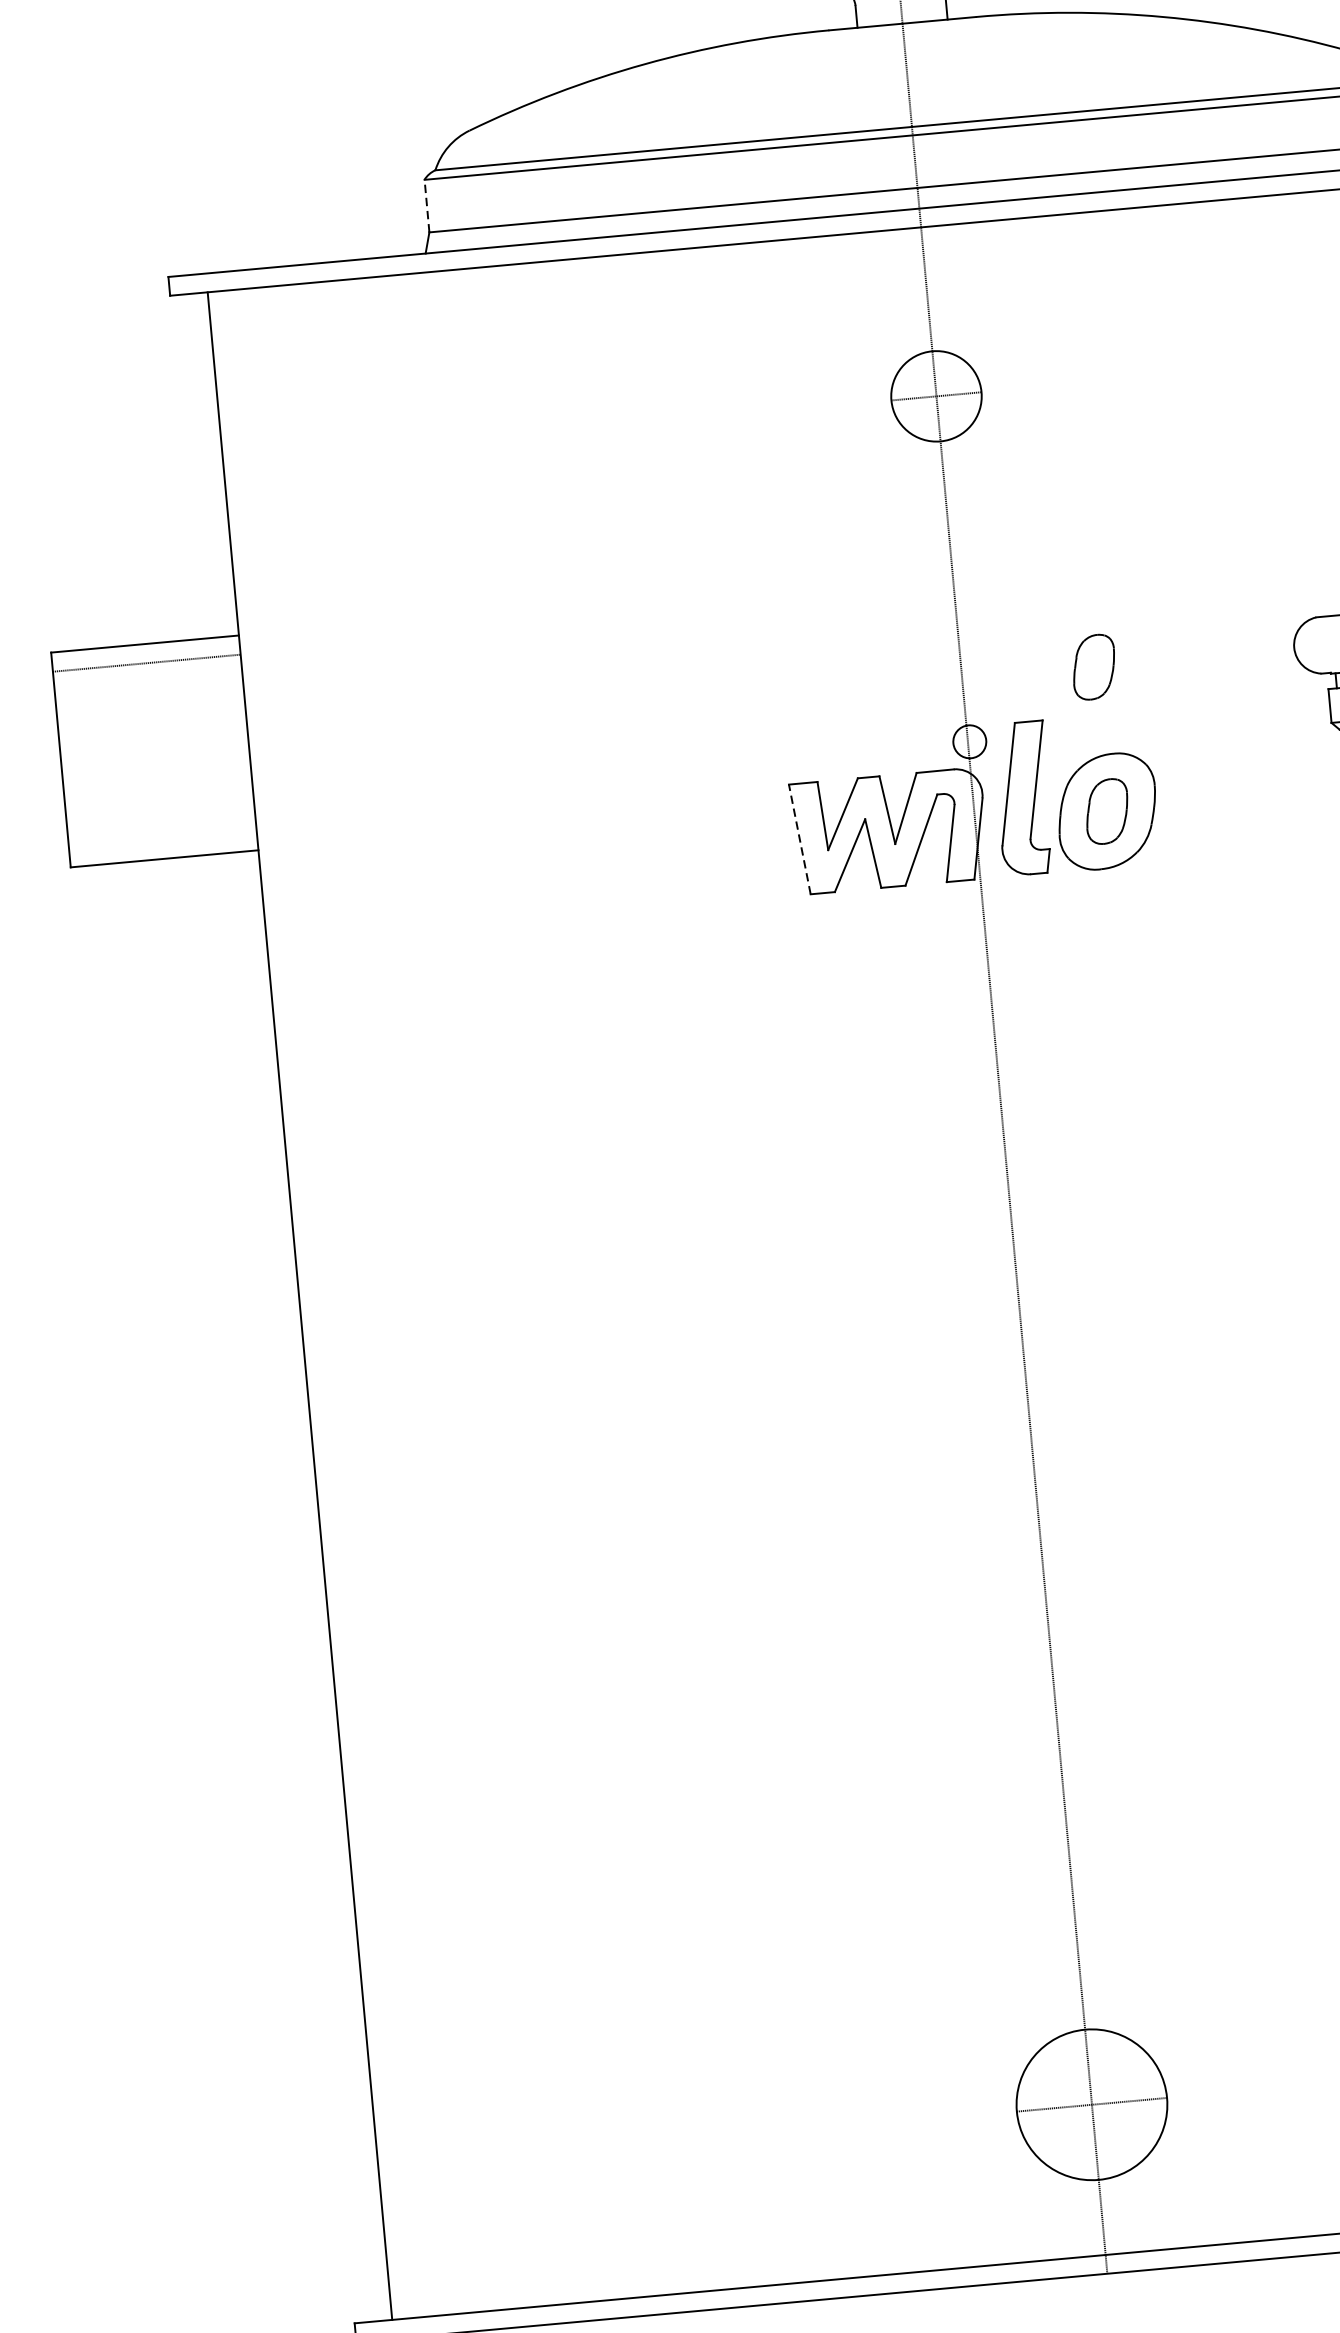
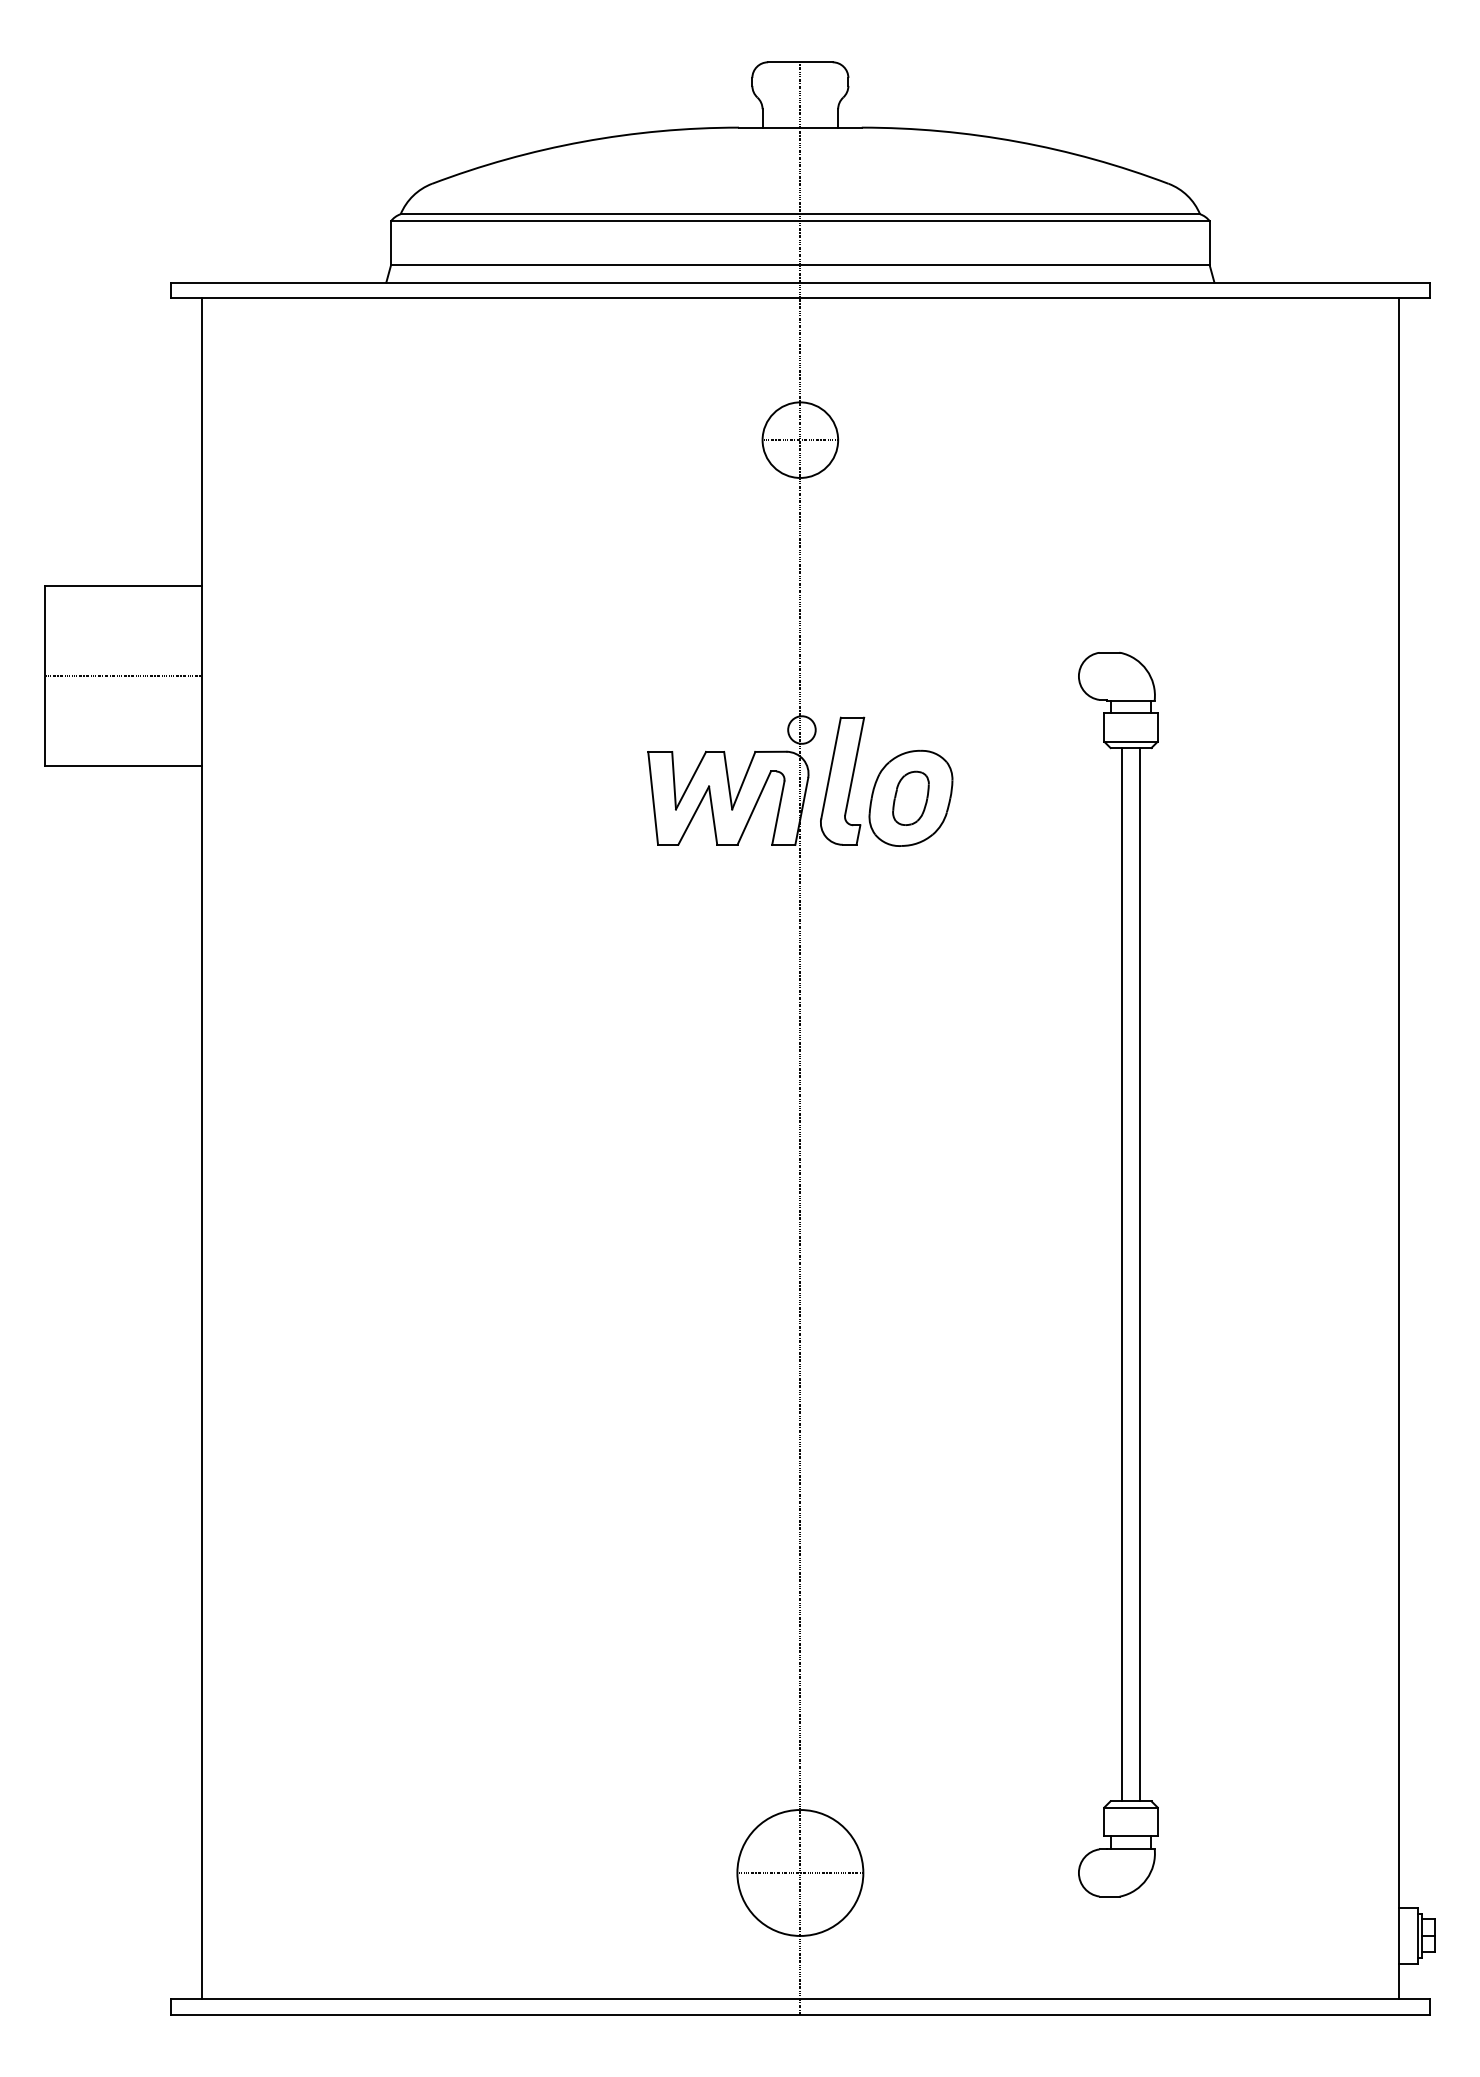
line: (427, 205) -> (391, 242), dashed -> solid
line: (147, 663) -> (123, 676), moved
part: (1093, 666) -> (910, 676), removed
line: (800, 839) -> (653, 798), dashed -> solid

